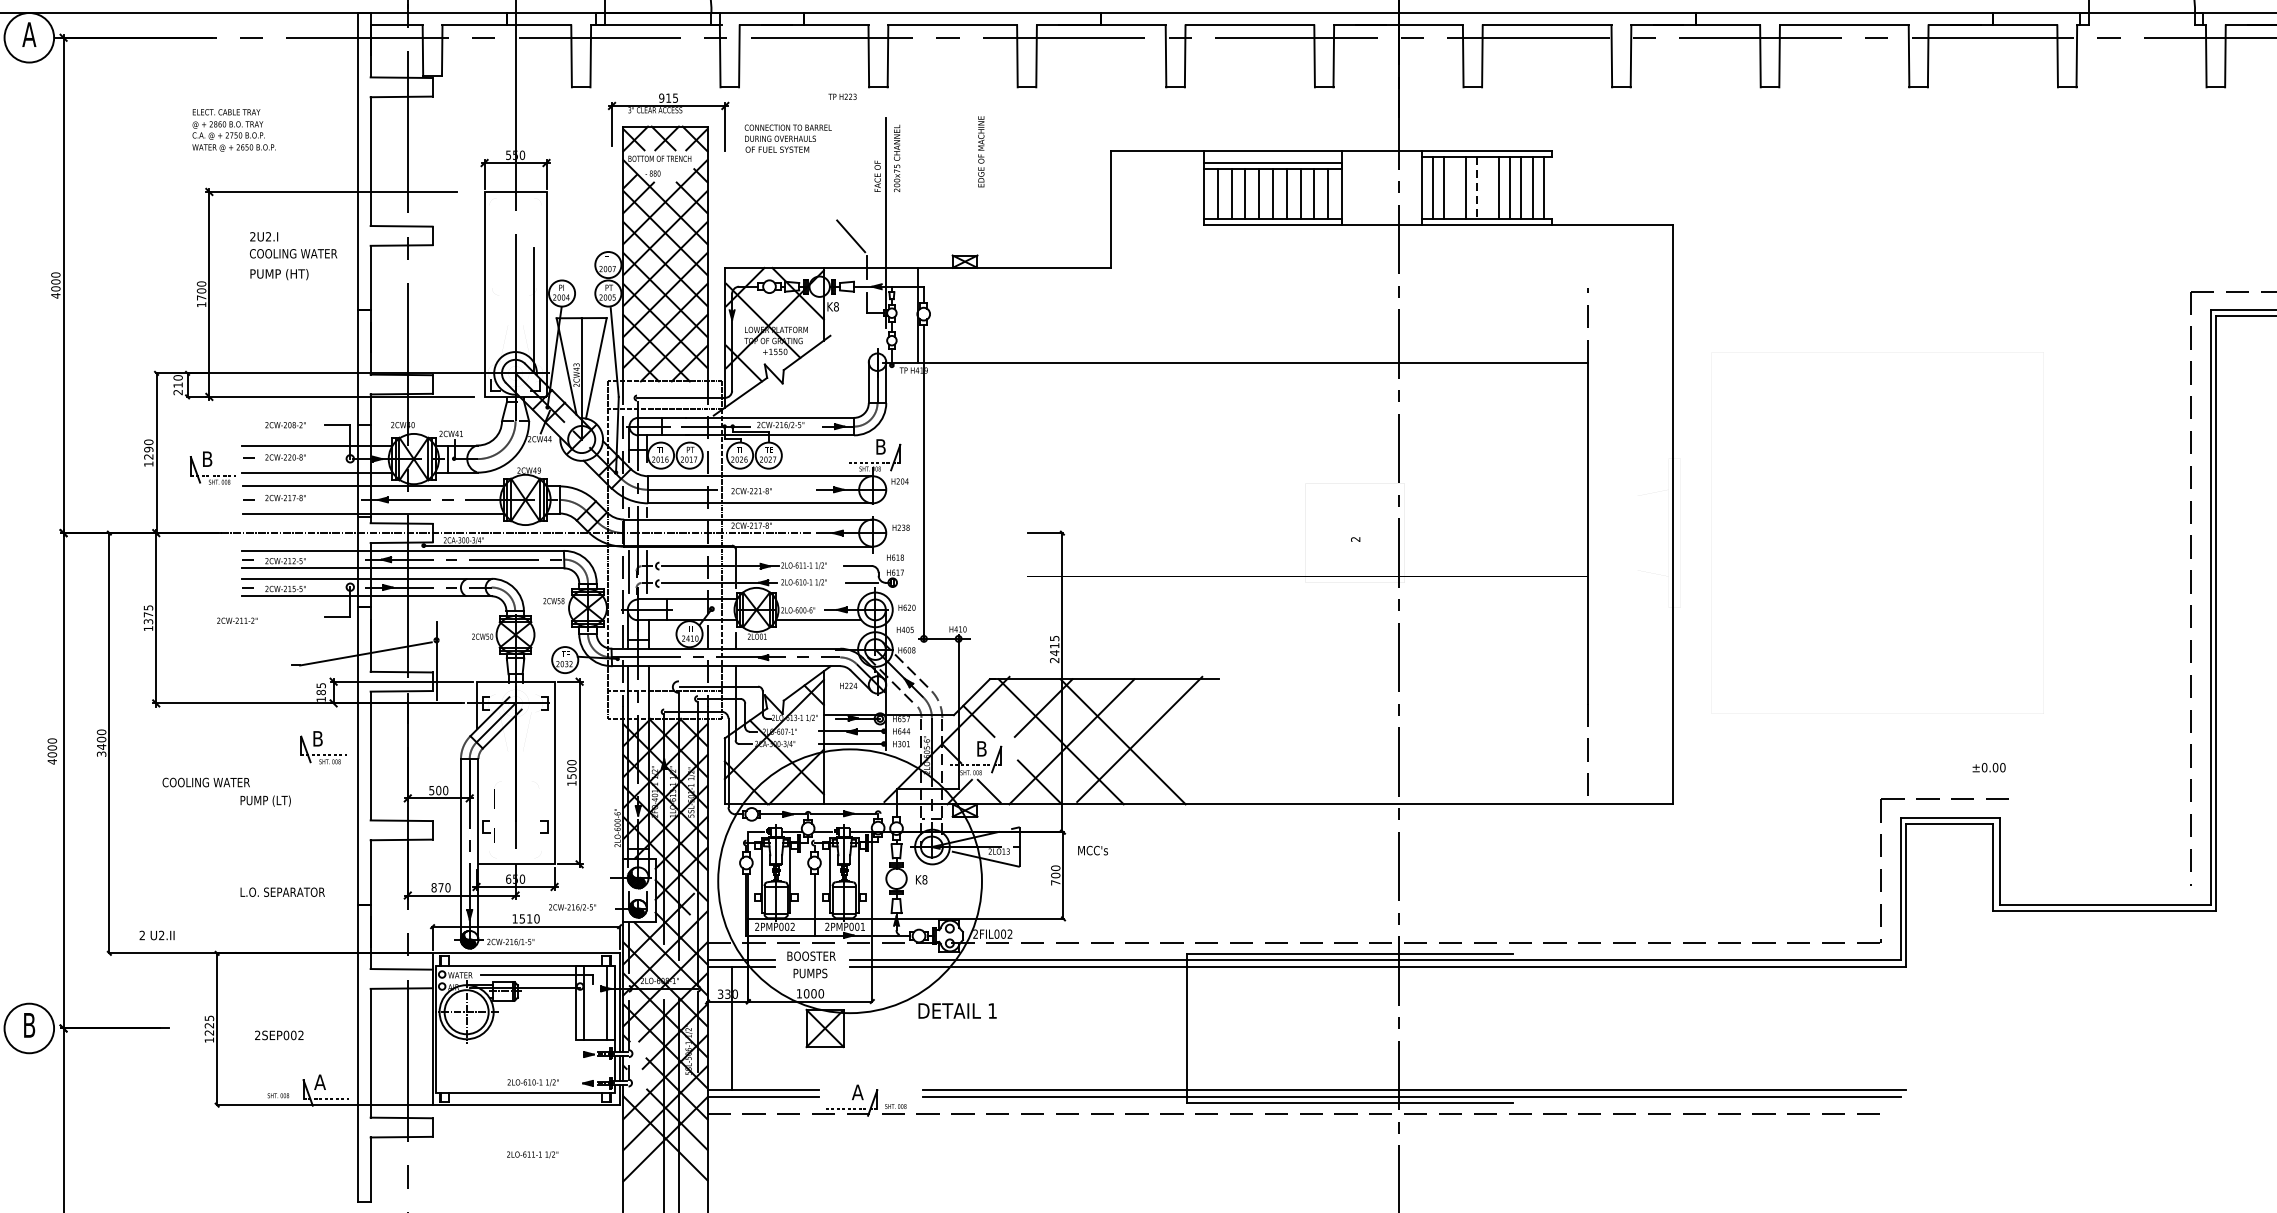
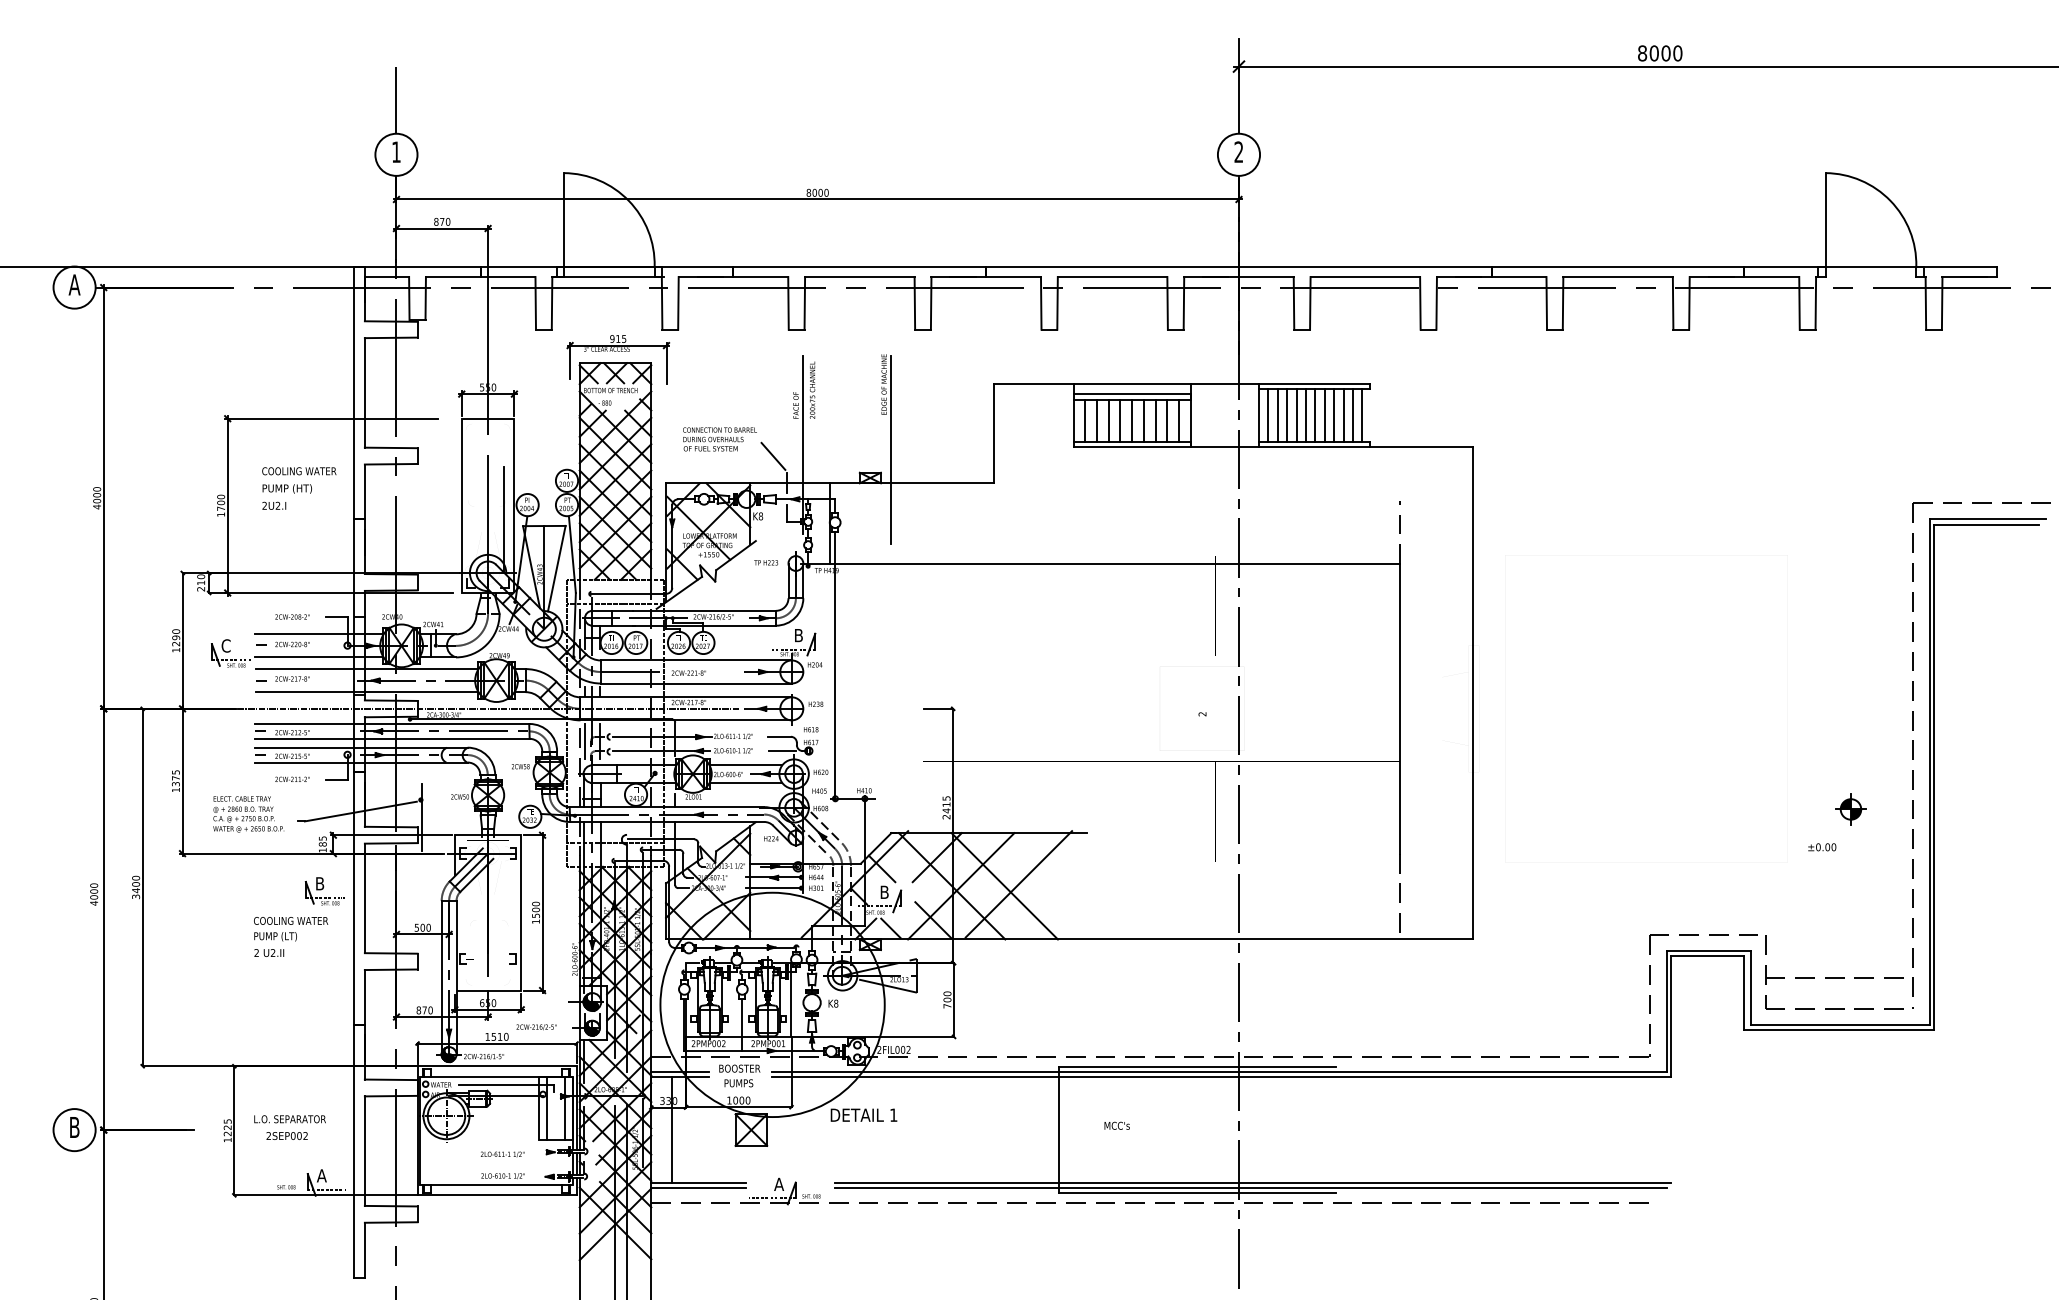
text: (842, 96) -> (766, 562), moved
text: (233, 130) -> (248, 814), moved
text: (787, 138) -> (719, 439), moved
line: (1455, 188) -> (1287, 415), added
line: (1476, 188) -> (1305, 415), dashed -> solid
line: (1488, 188) -> (1315, 415), added
line: (989, 229) -> (891, 450), added
text: (264, 236) -> (274, 505), moved
text: (206, 458) -> (225, 645), B -> C
line: (818, 599) -> (745, 765), added
text: (237, 619) -> (292, 778), moved
part: (2117, 651) -> (1850, 809), added
text: (1989, 767) -> (1822, 847), moved
text: (206, 782) -> (291, 920), moved
part: (2098, 843) -> (1834, 972), added
text: (1092, 850) -> (1116, 1125), moved
text: (282, 892) -> (289, 1119), moved
text: (157, 934) -> (269, 952), moved
text: (532, 1154) -> (502, 1154), moved

